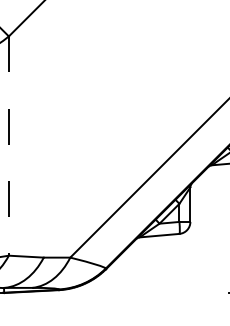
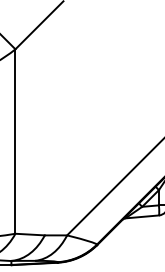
line: (8, 146) -> (15, 141), dashed -> solid

